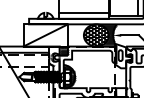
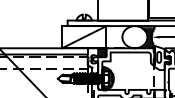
line: (83, 13) -> (122, 15), removed
hatch: (95, 35) -> (134, 37), removed

